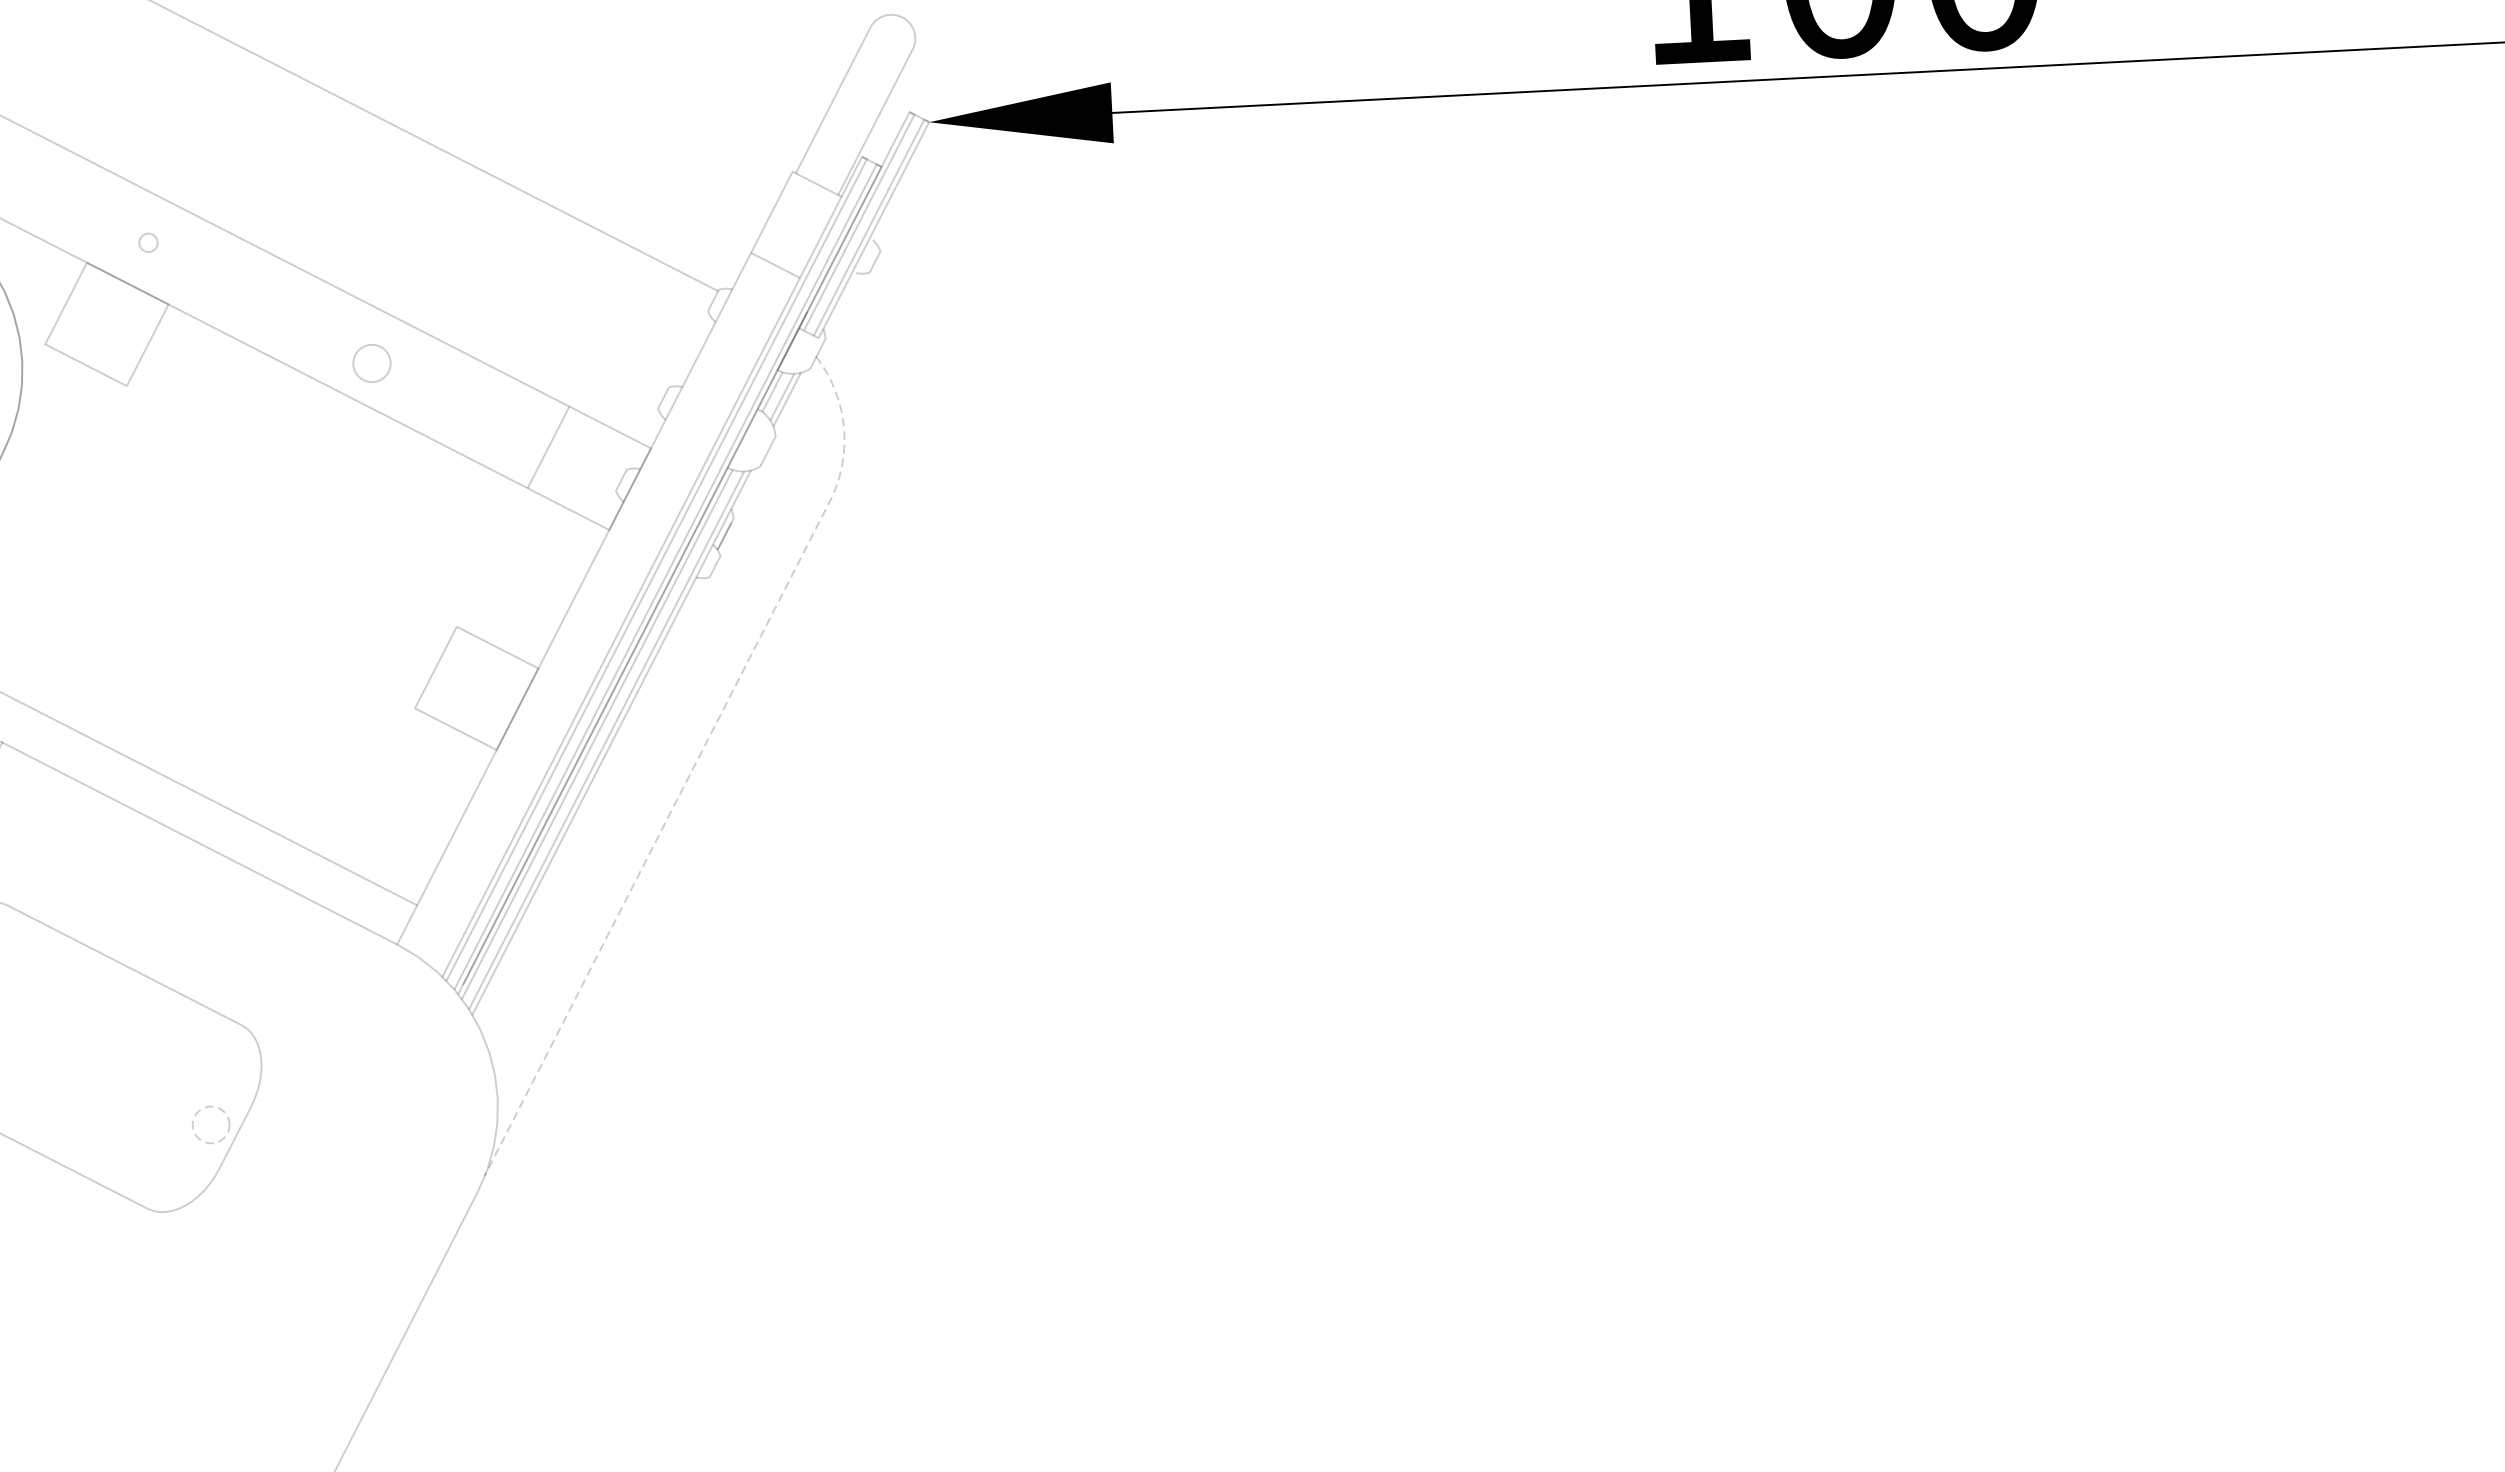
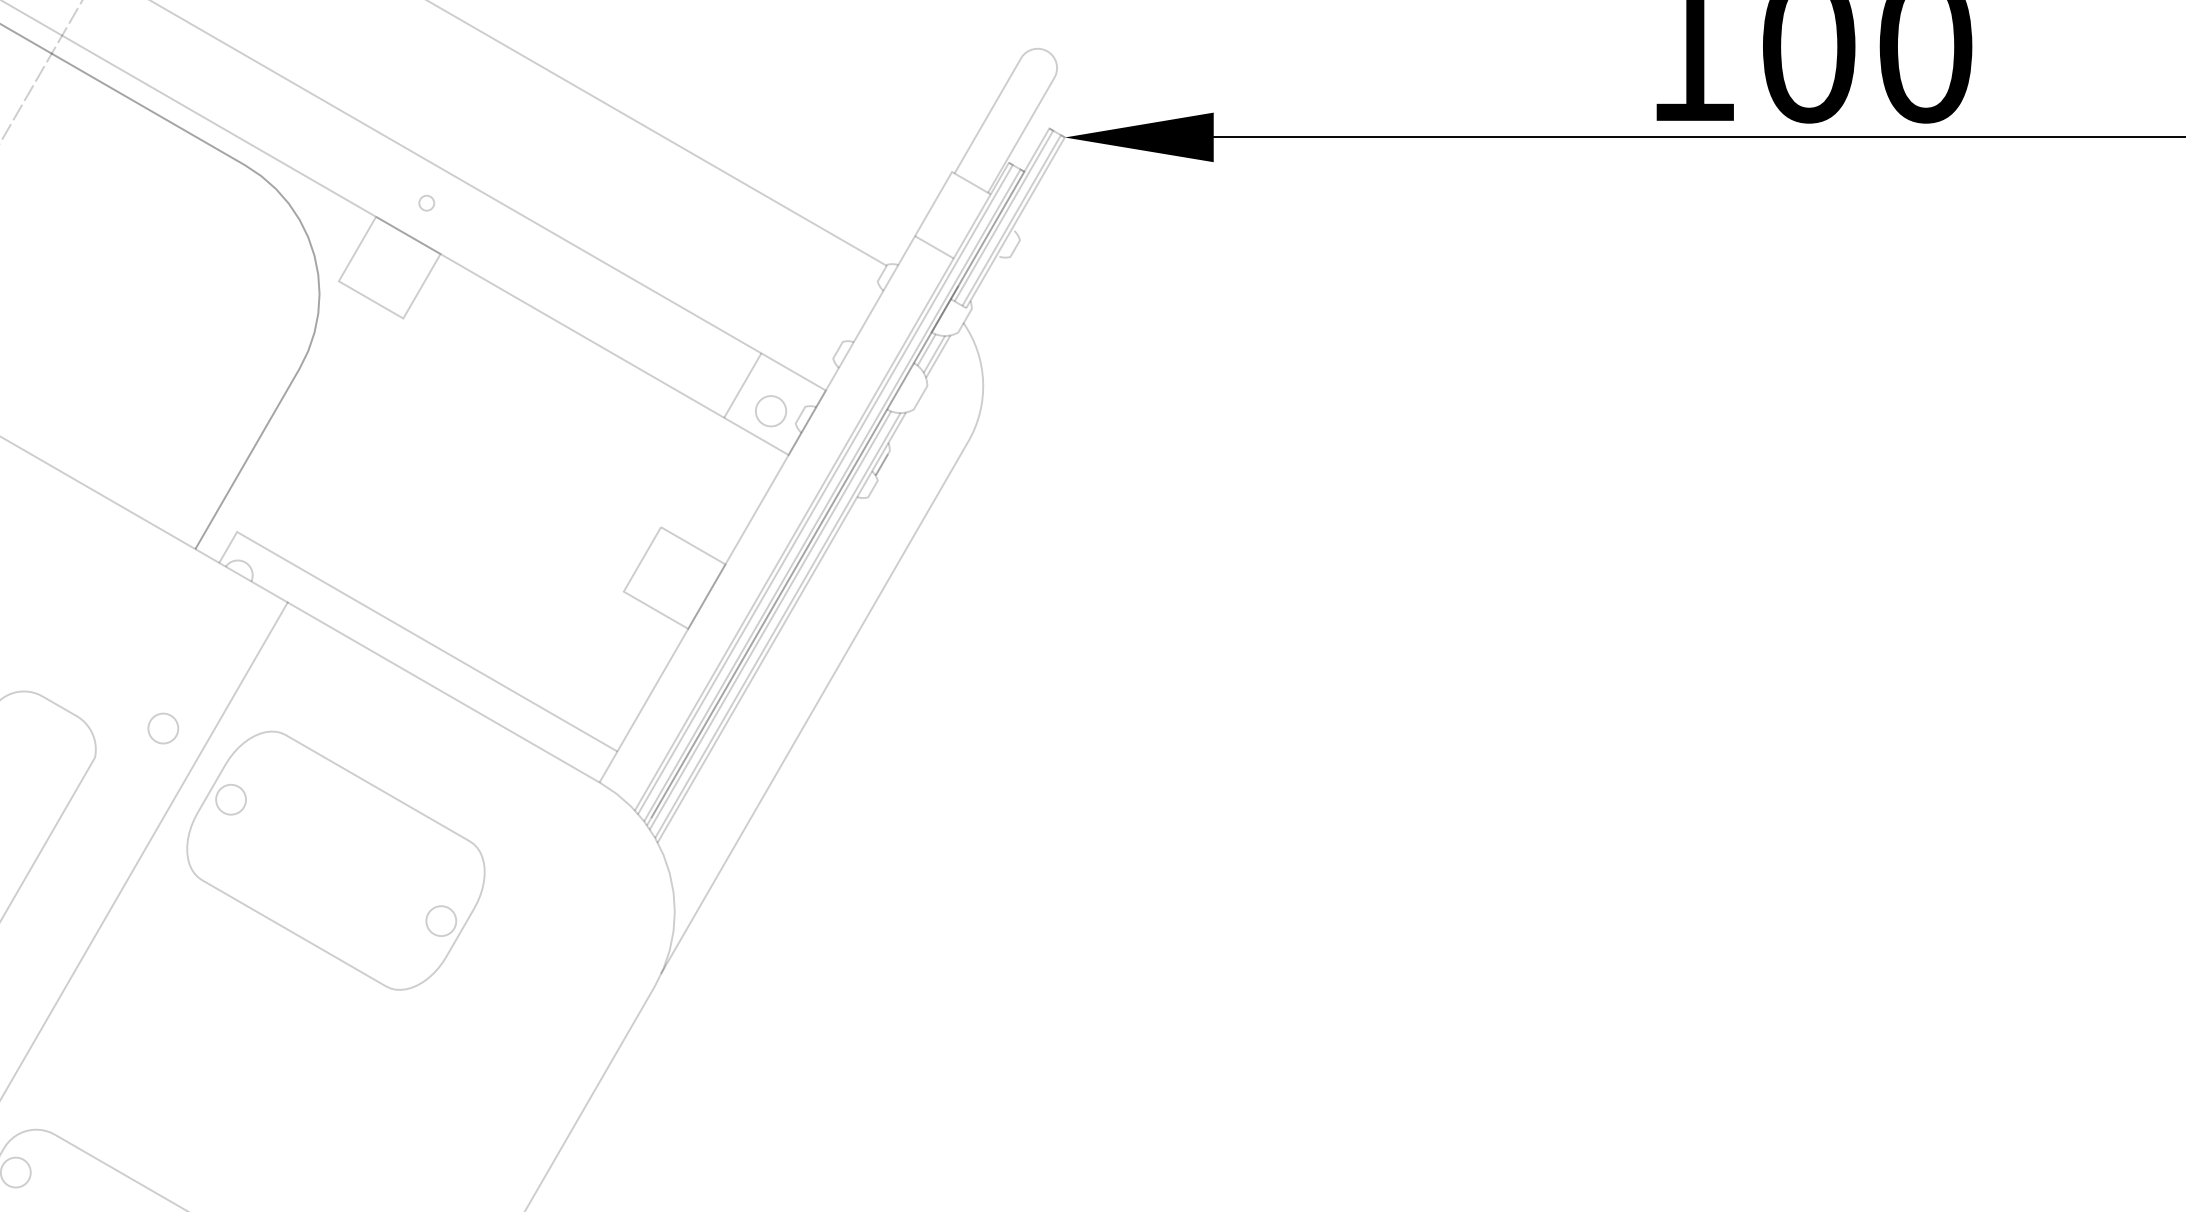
circle: (371, 362) -> (770, 410), moved
line: (697, 760) -> (850, 645), dashed -> solid
circle: (211, 1125) -> (441, 921), dashed -> solid

